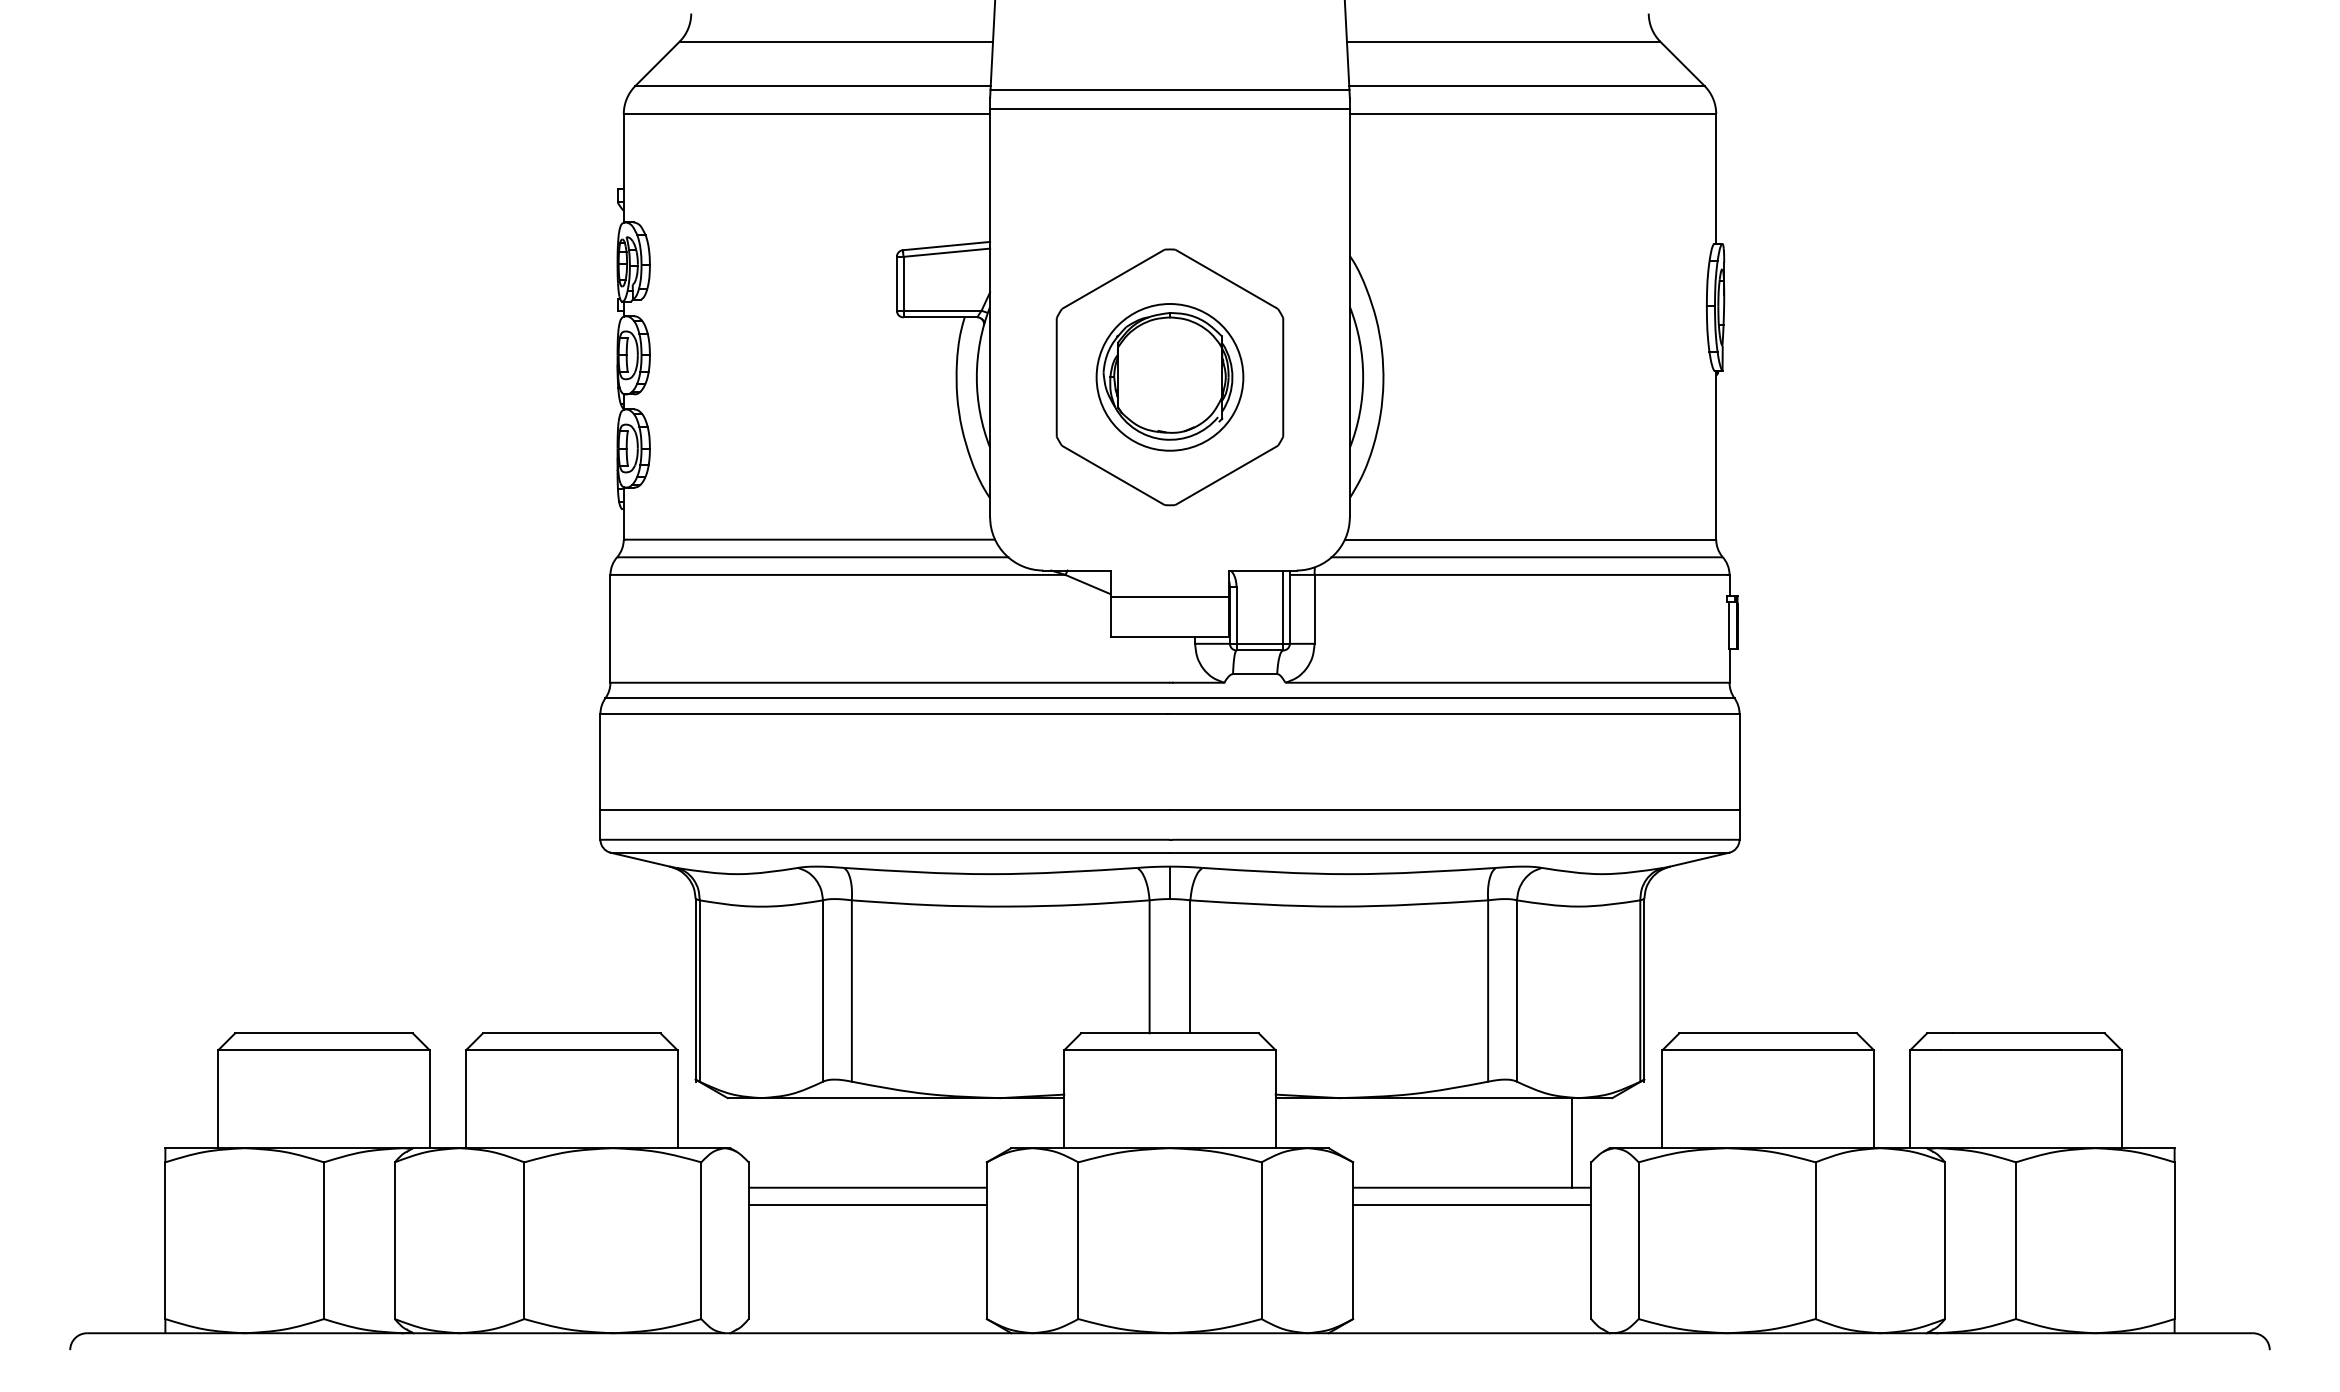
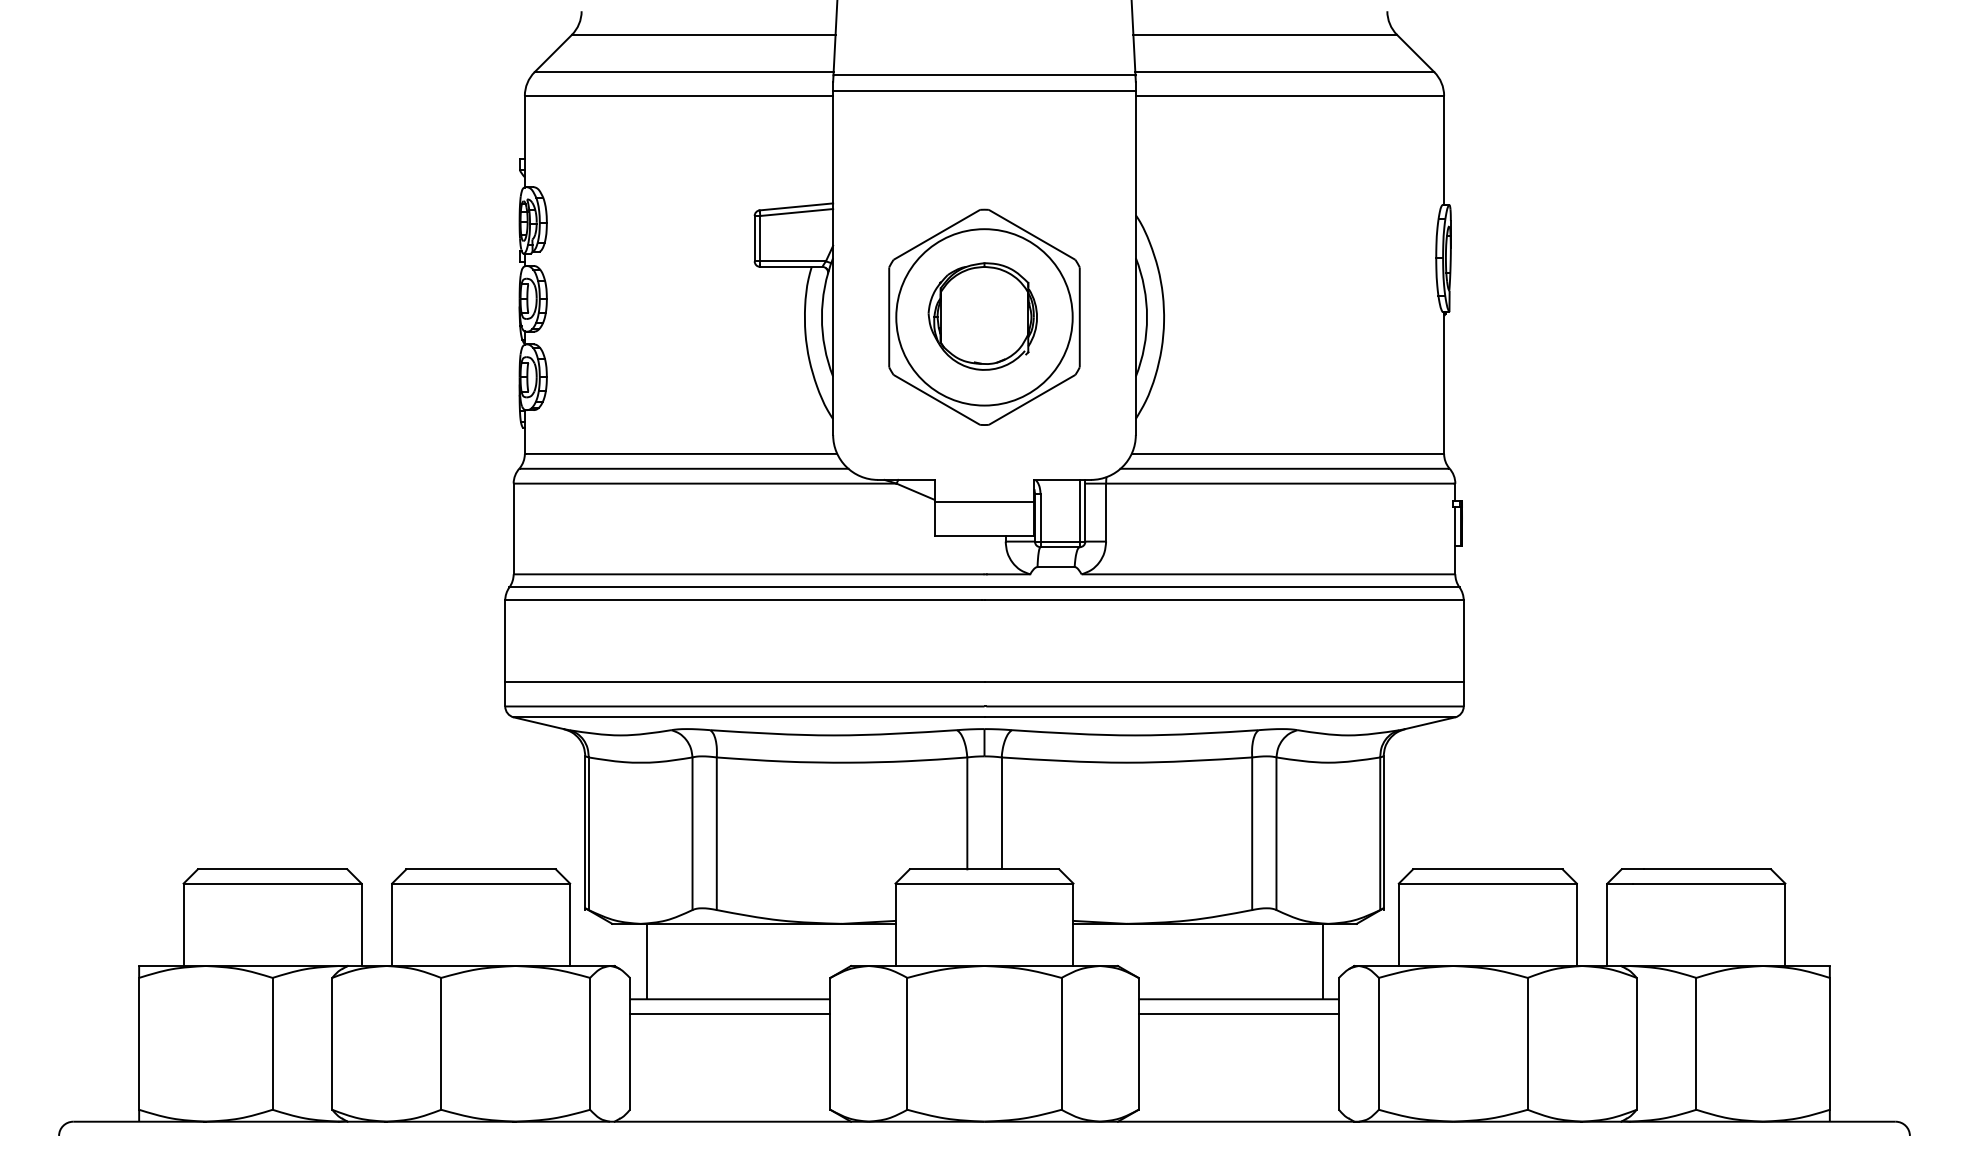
circle: (1170, 377) -> (984, 317), size x1.43
line: (768, 1142) -> (646, 961), added

